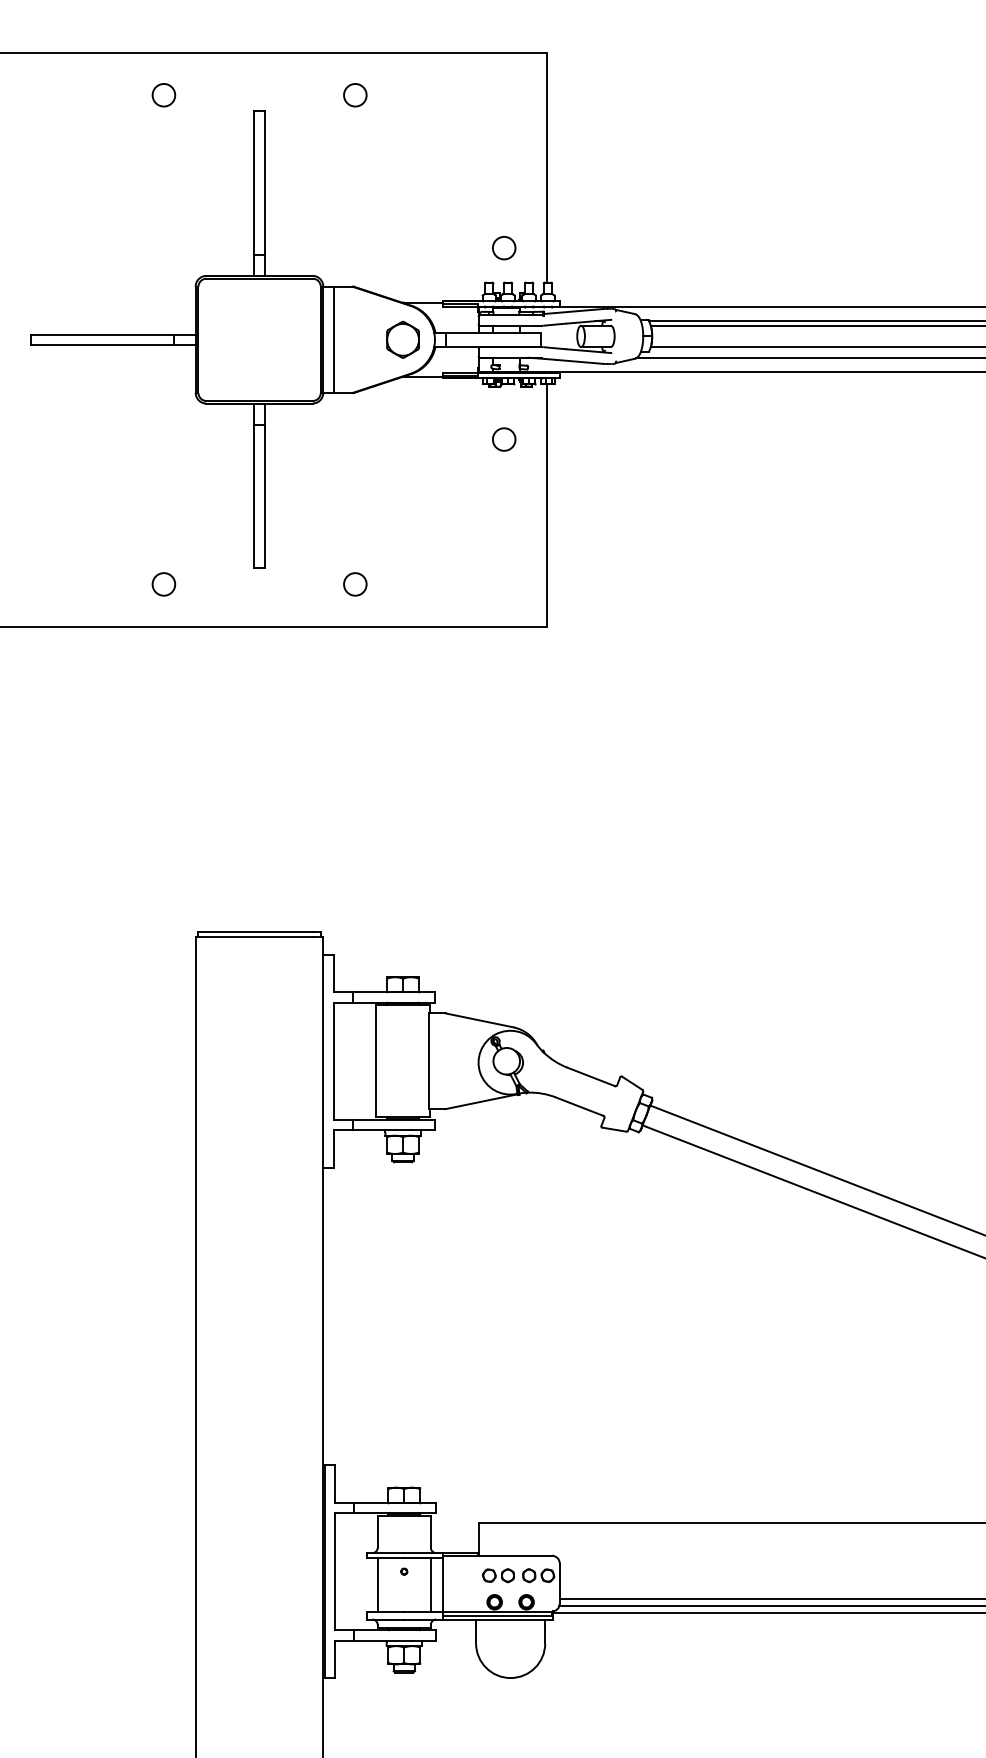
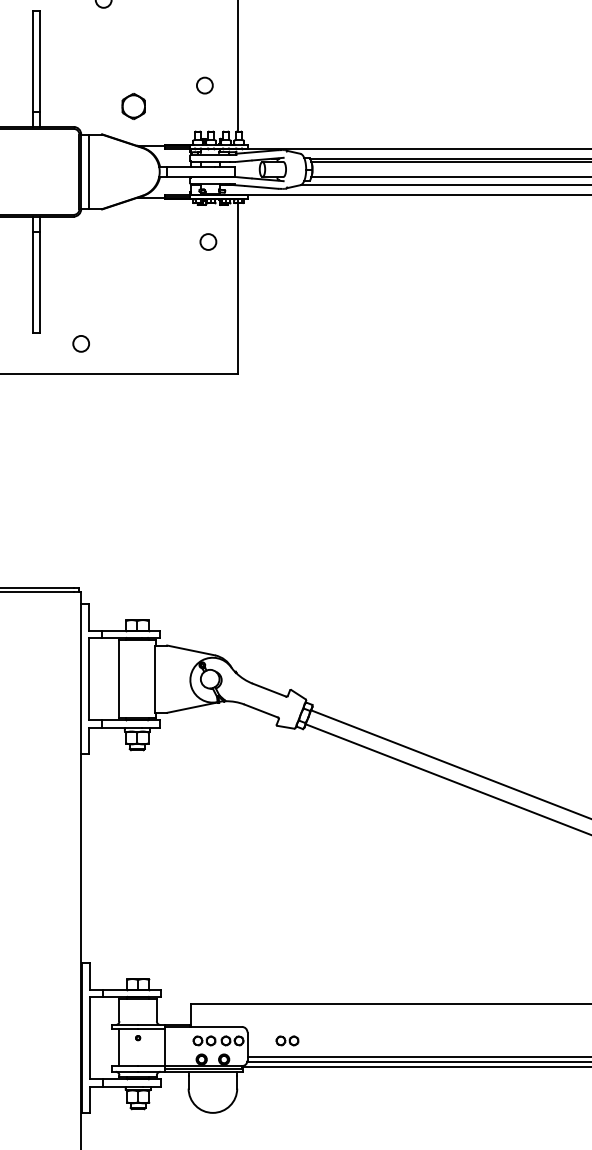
circle: (504, 248) -> (205, 85), moved
part: (402, 339) -> (133, 106), moved
circle: (355, 584) -> (81, 343), moved
part: (615, 1575) -> (286, 1040), added
line: (430, 1584) -> (156, 1047), removed

